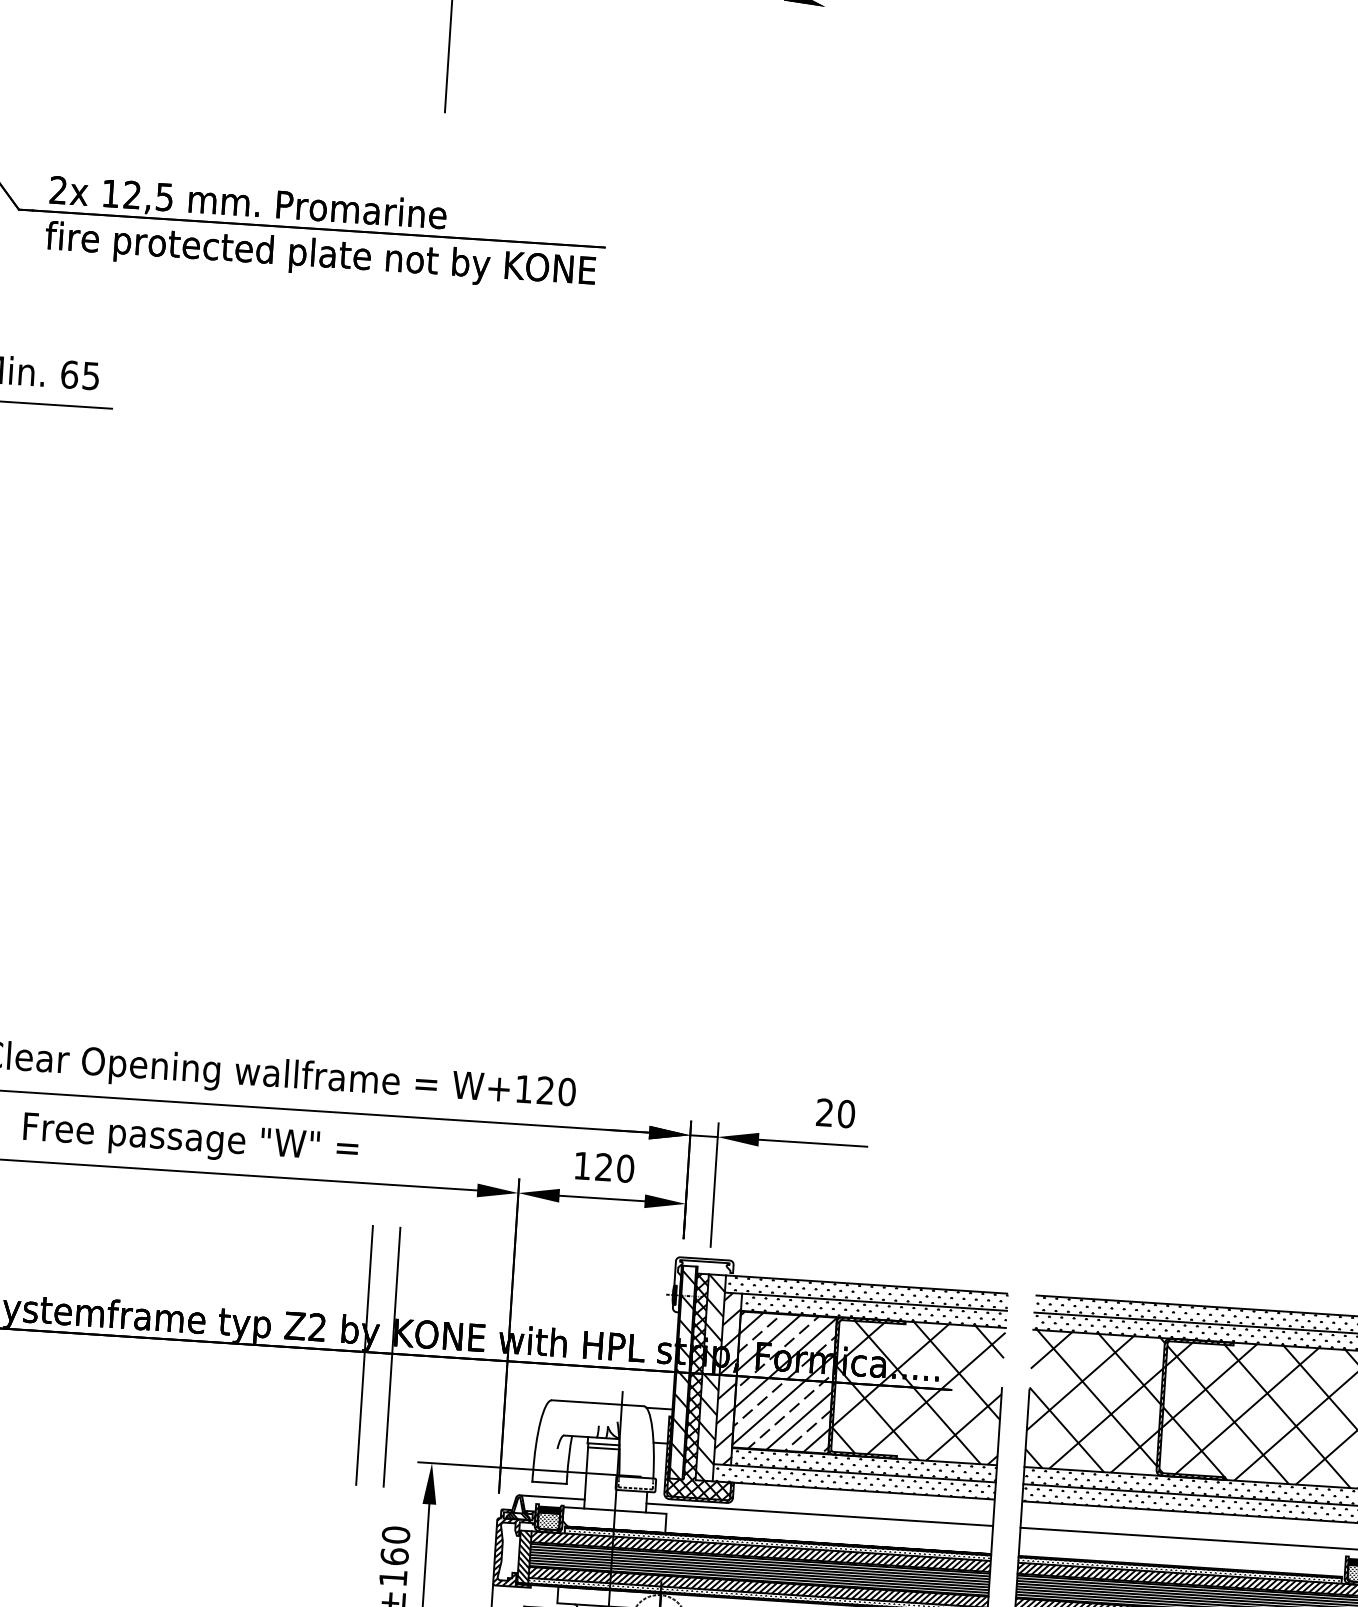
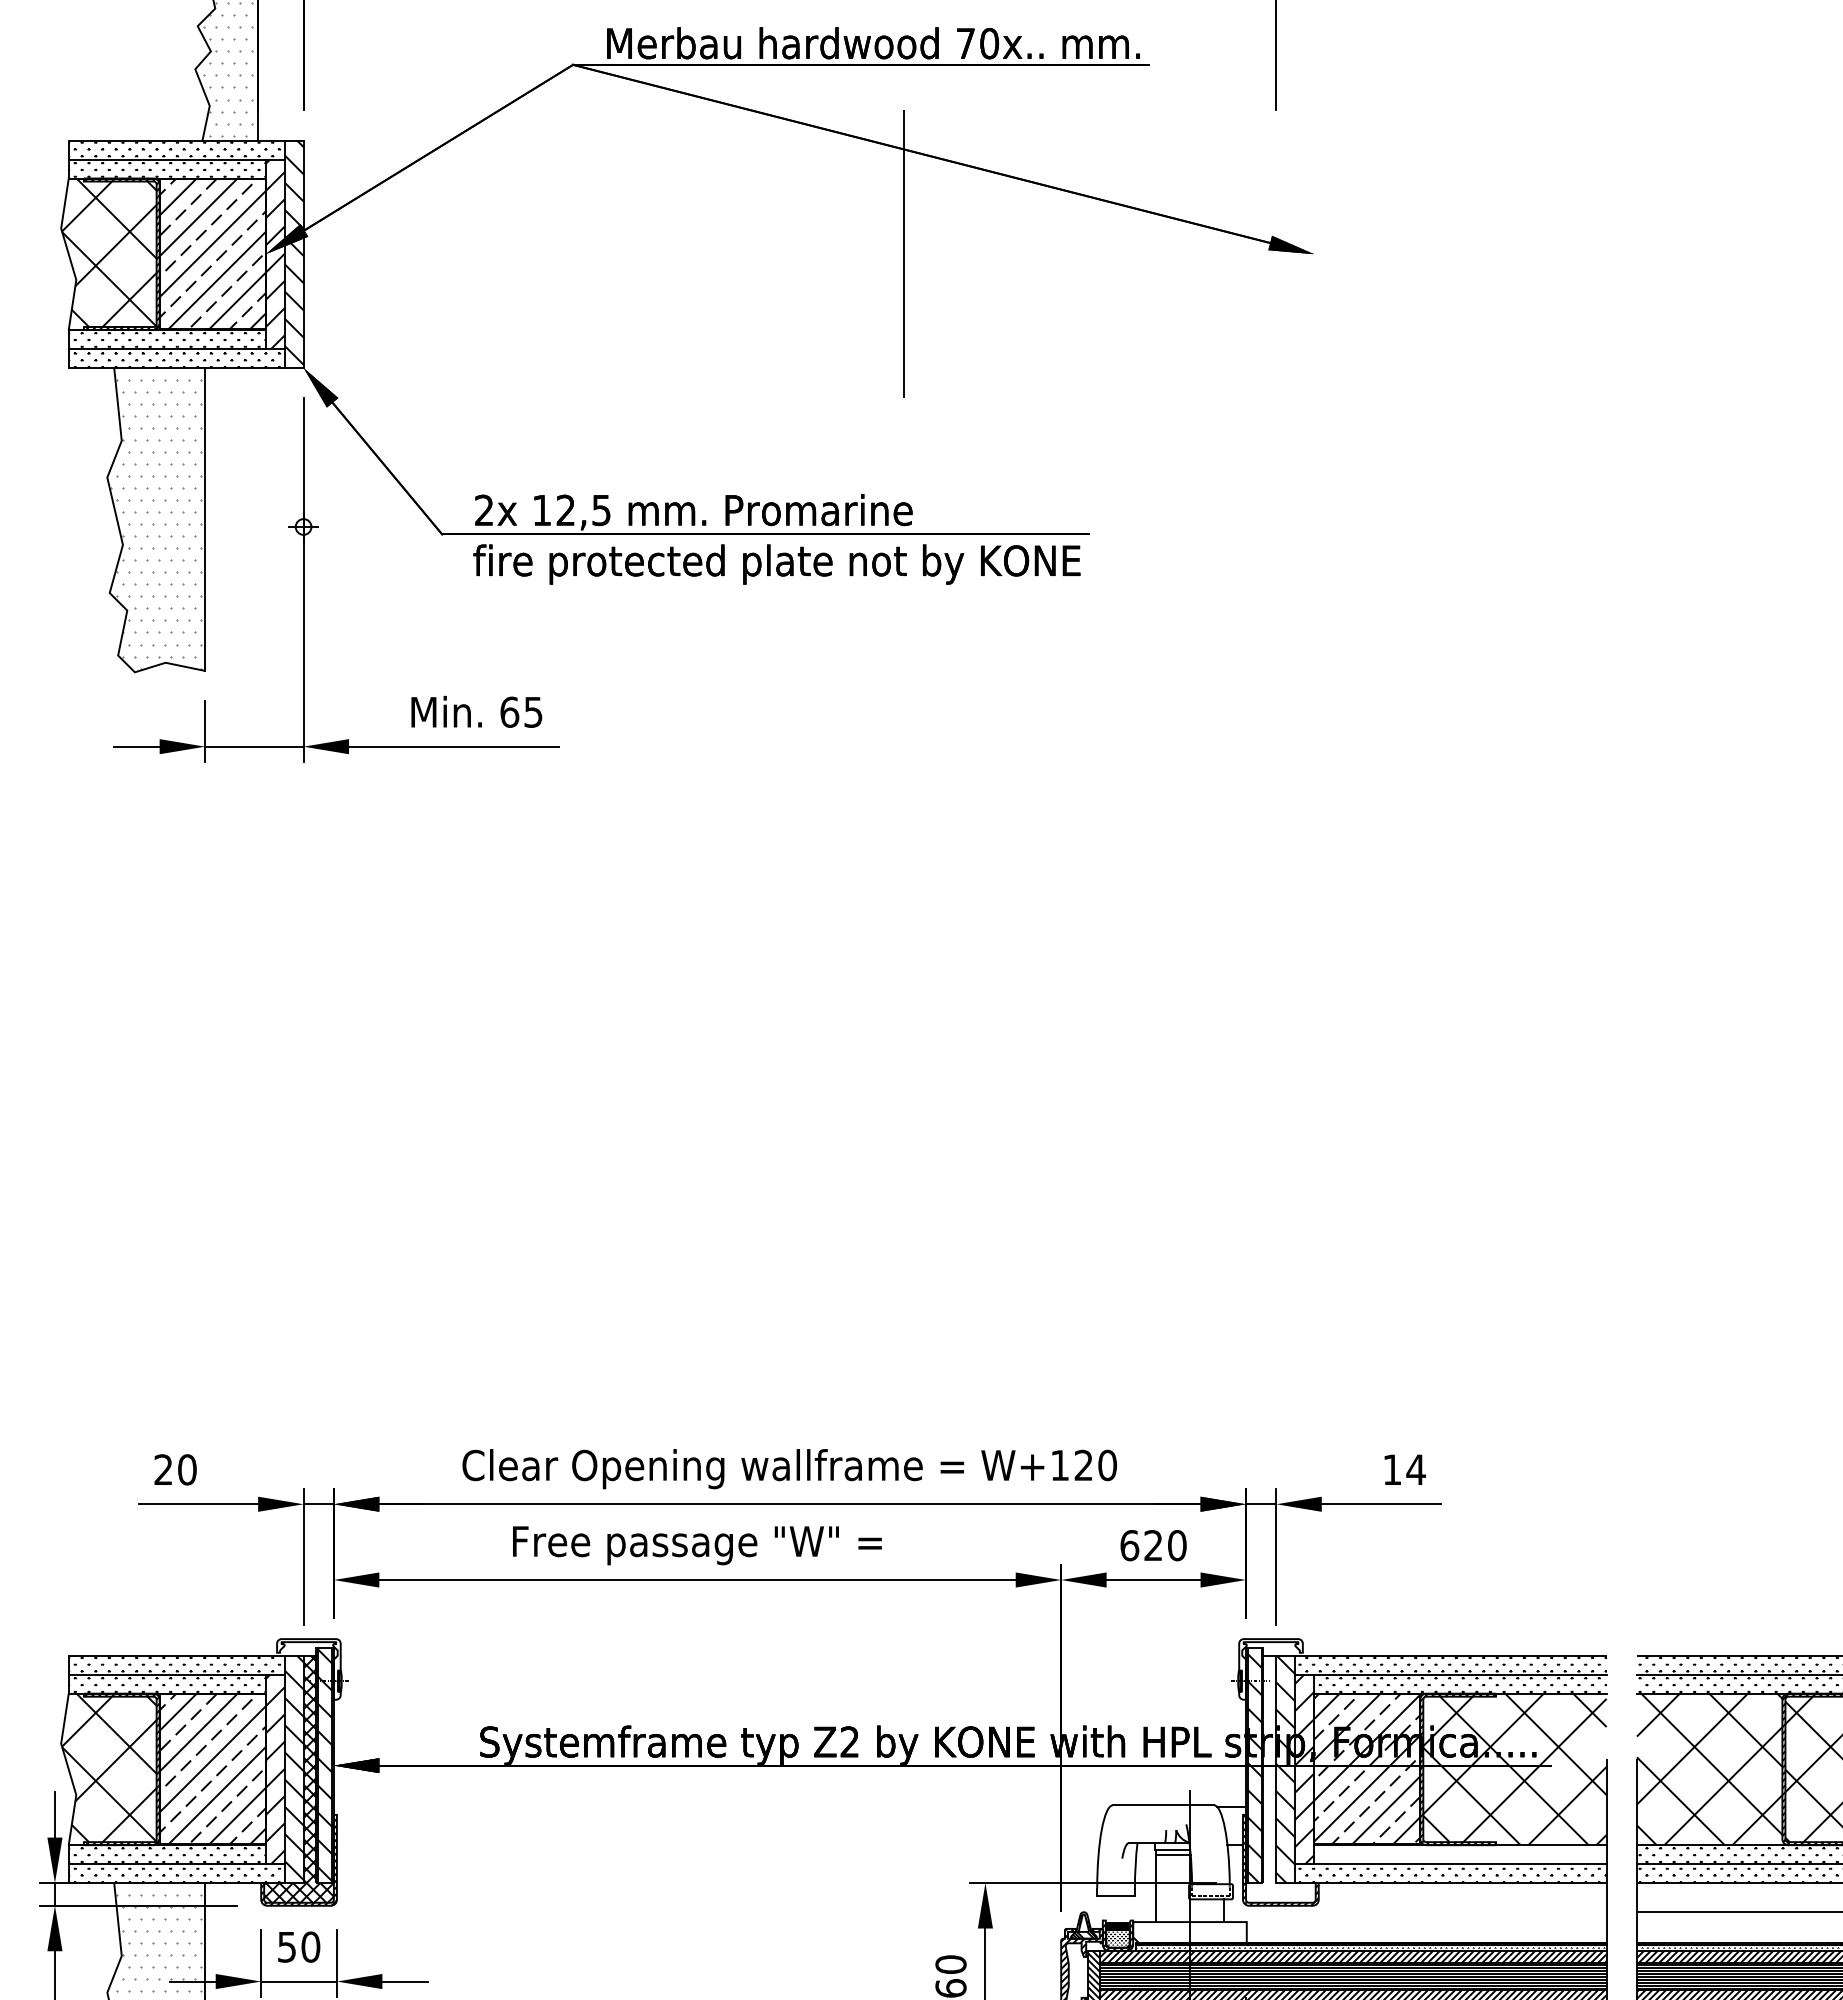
text: (835, 1113) -> (1404, 1469), 20 -> 14
text: (582, 1165) -> (1129, 1545), 120 -> 620
line: (364, 1355) -> (903, 1769), removed
line: (391, 1357) -> (933, 1769), removed
hatch: (705, 1385) -> (1280, 1778), removed
hatch: (864, 1465) -> (1460, 1854), removed
line: (551, 1497) -> (1119, 1912), removed
line: (819, 1515) -> (1415, 1912), removed

